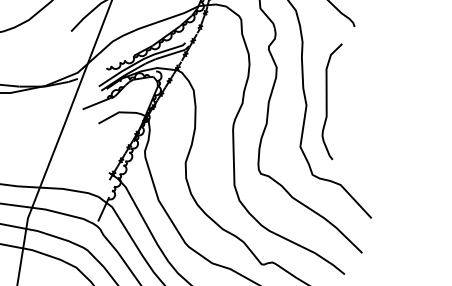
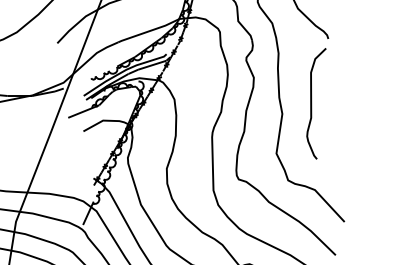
curve: (327, 101) -> (311, 103), moved

